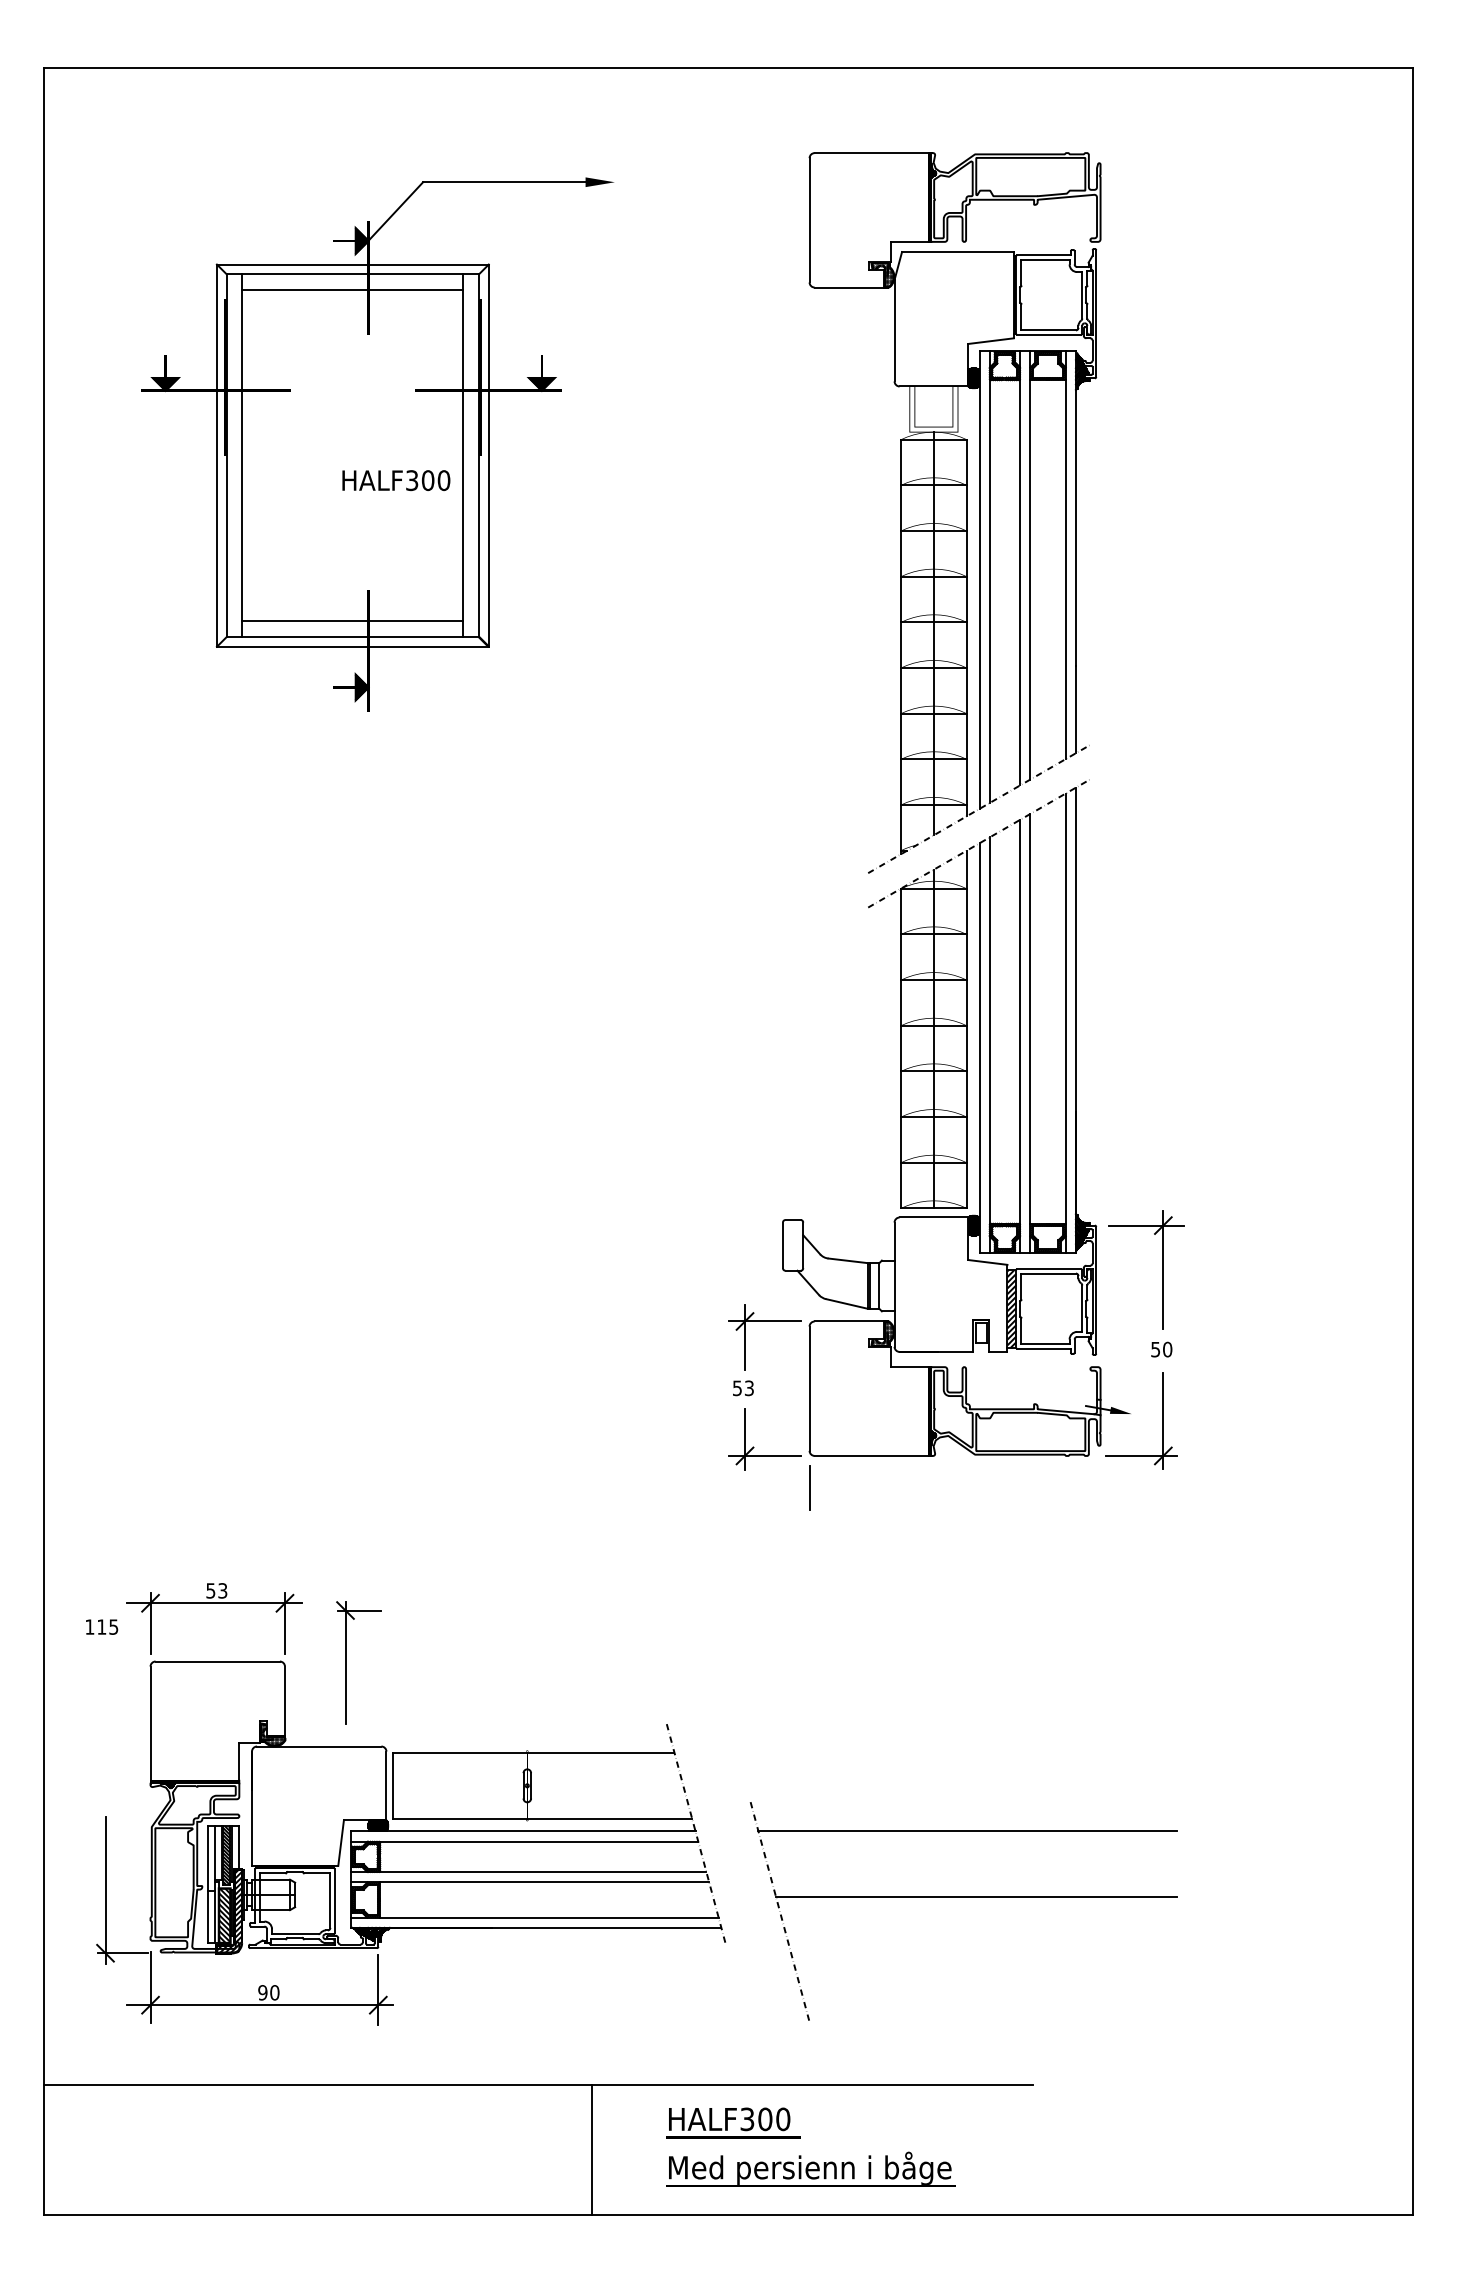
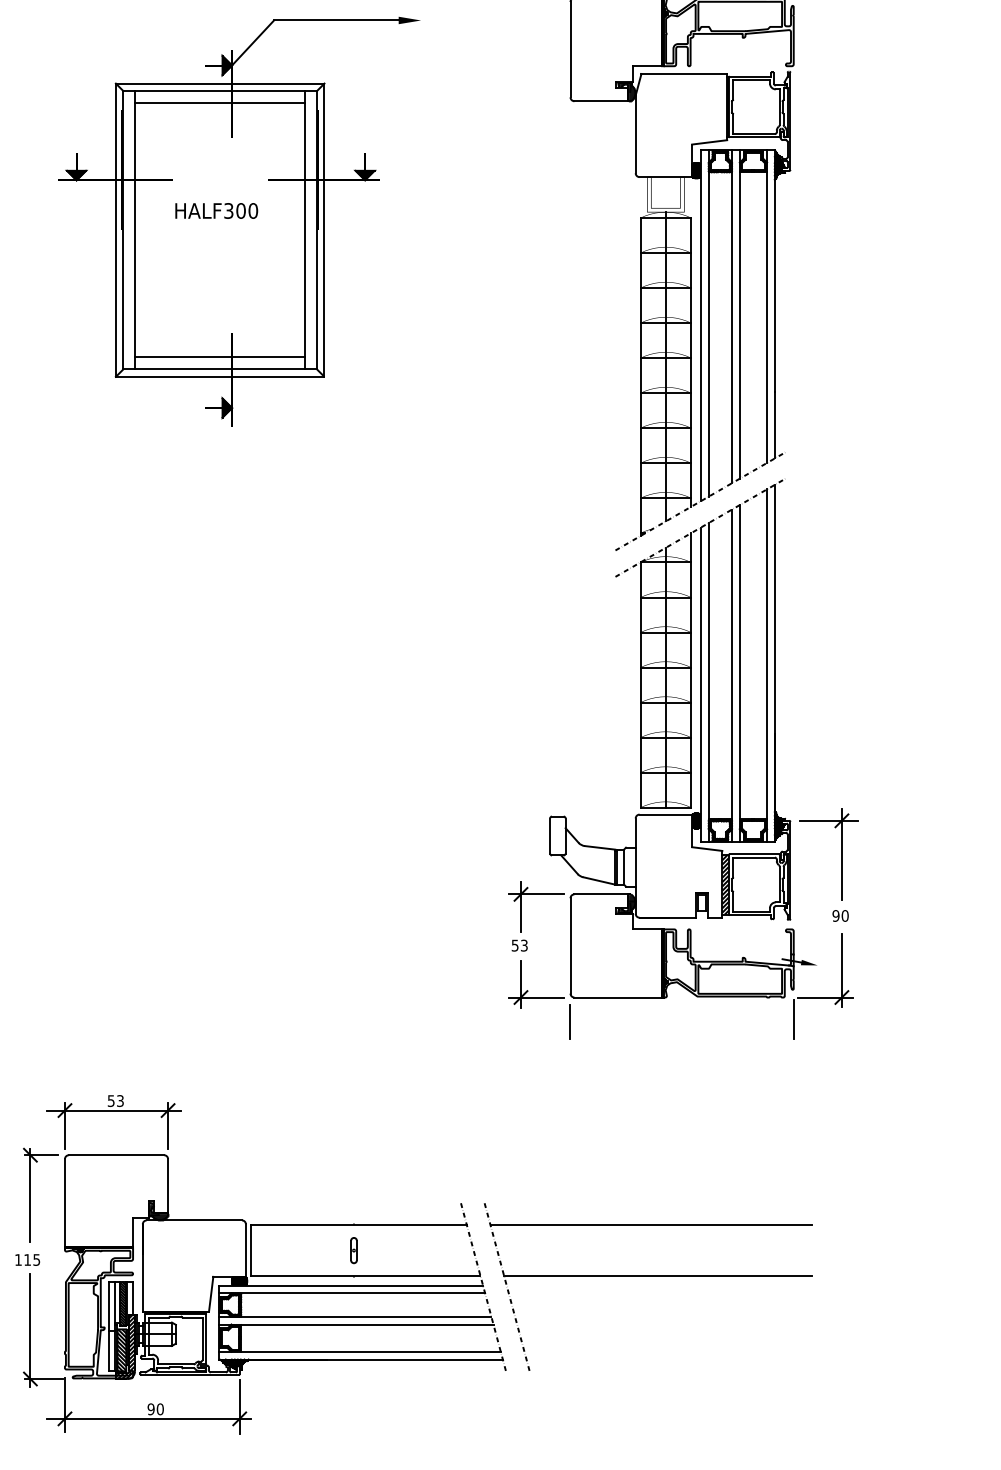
text: (396, 480) -> (216, 210), moved
text: (1155, 1349) -> (835, 915), 50 -> 90
line: (1101, 1484) -> (794, 1019), added
text: (102, 1626) -> (28, 1259), moved
part: (346, 1662) -> (31, 1195), moved
part: (963, 1897) -> (647, 1276), moved

